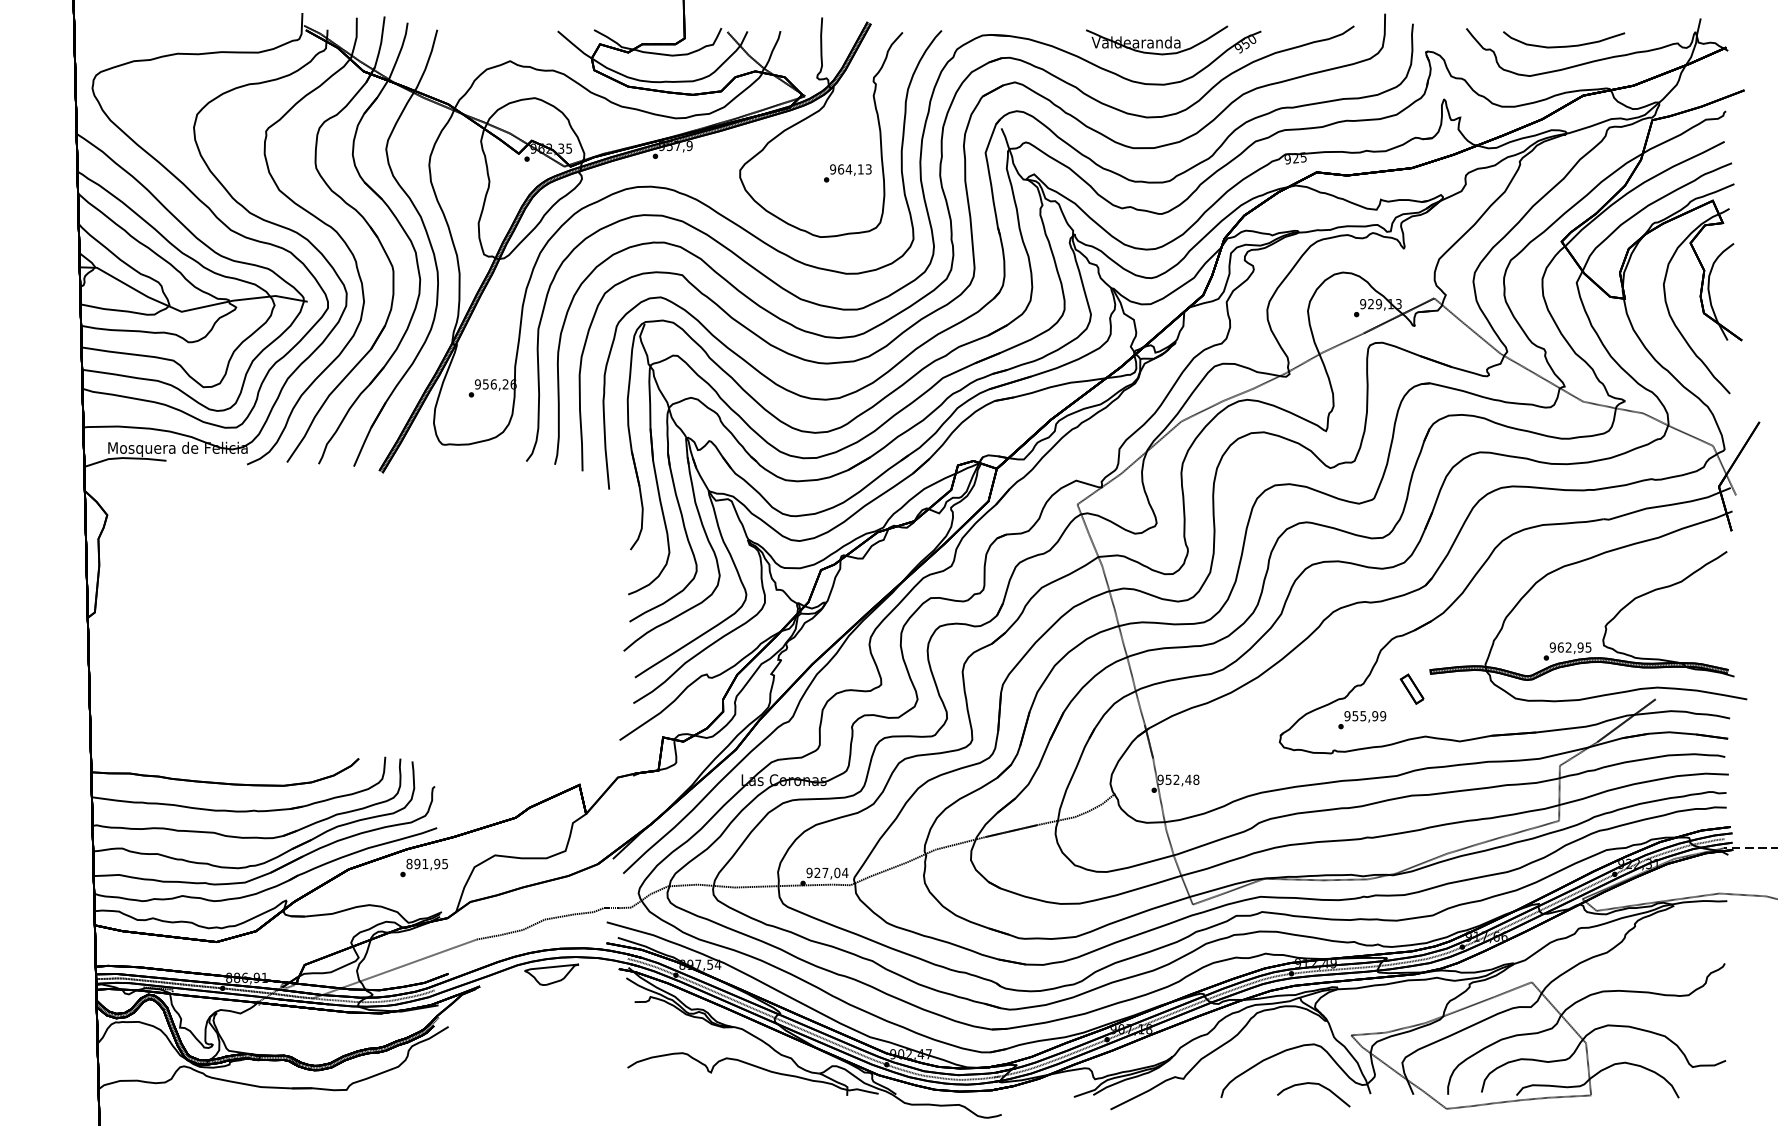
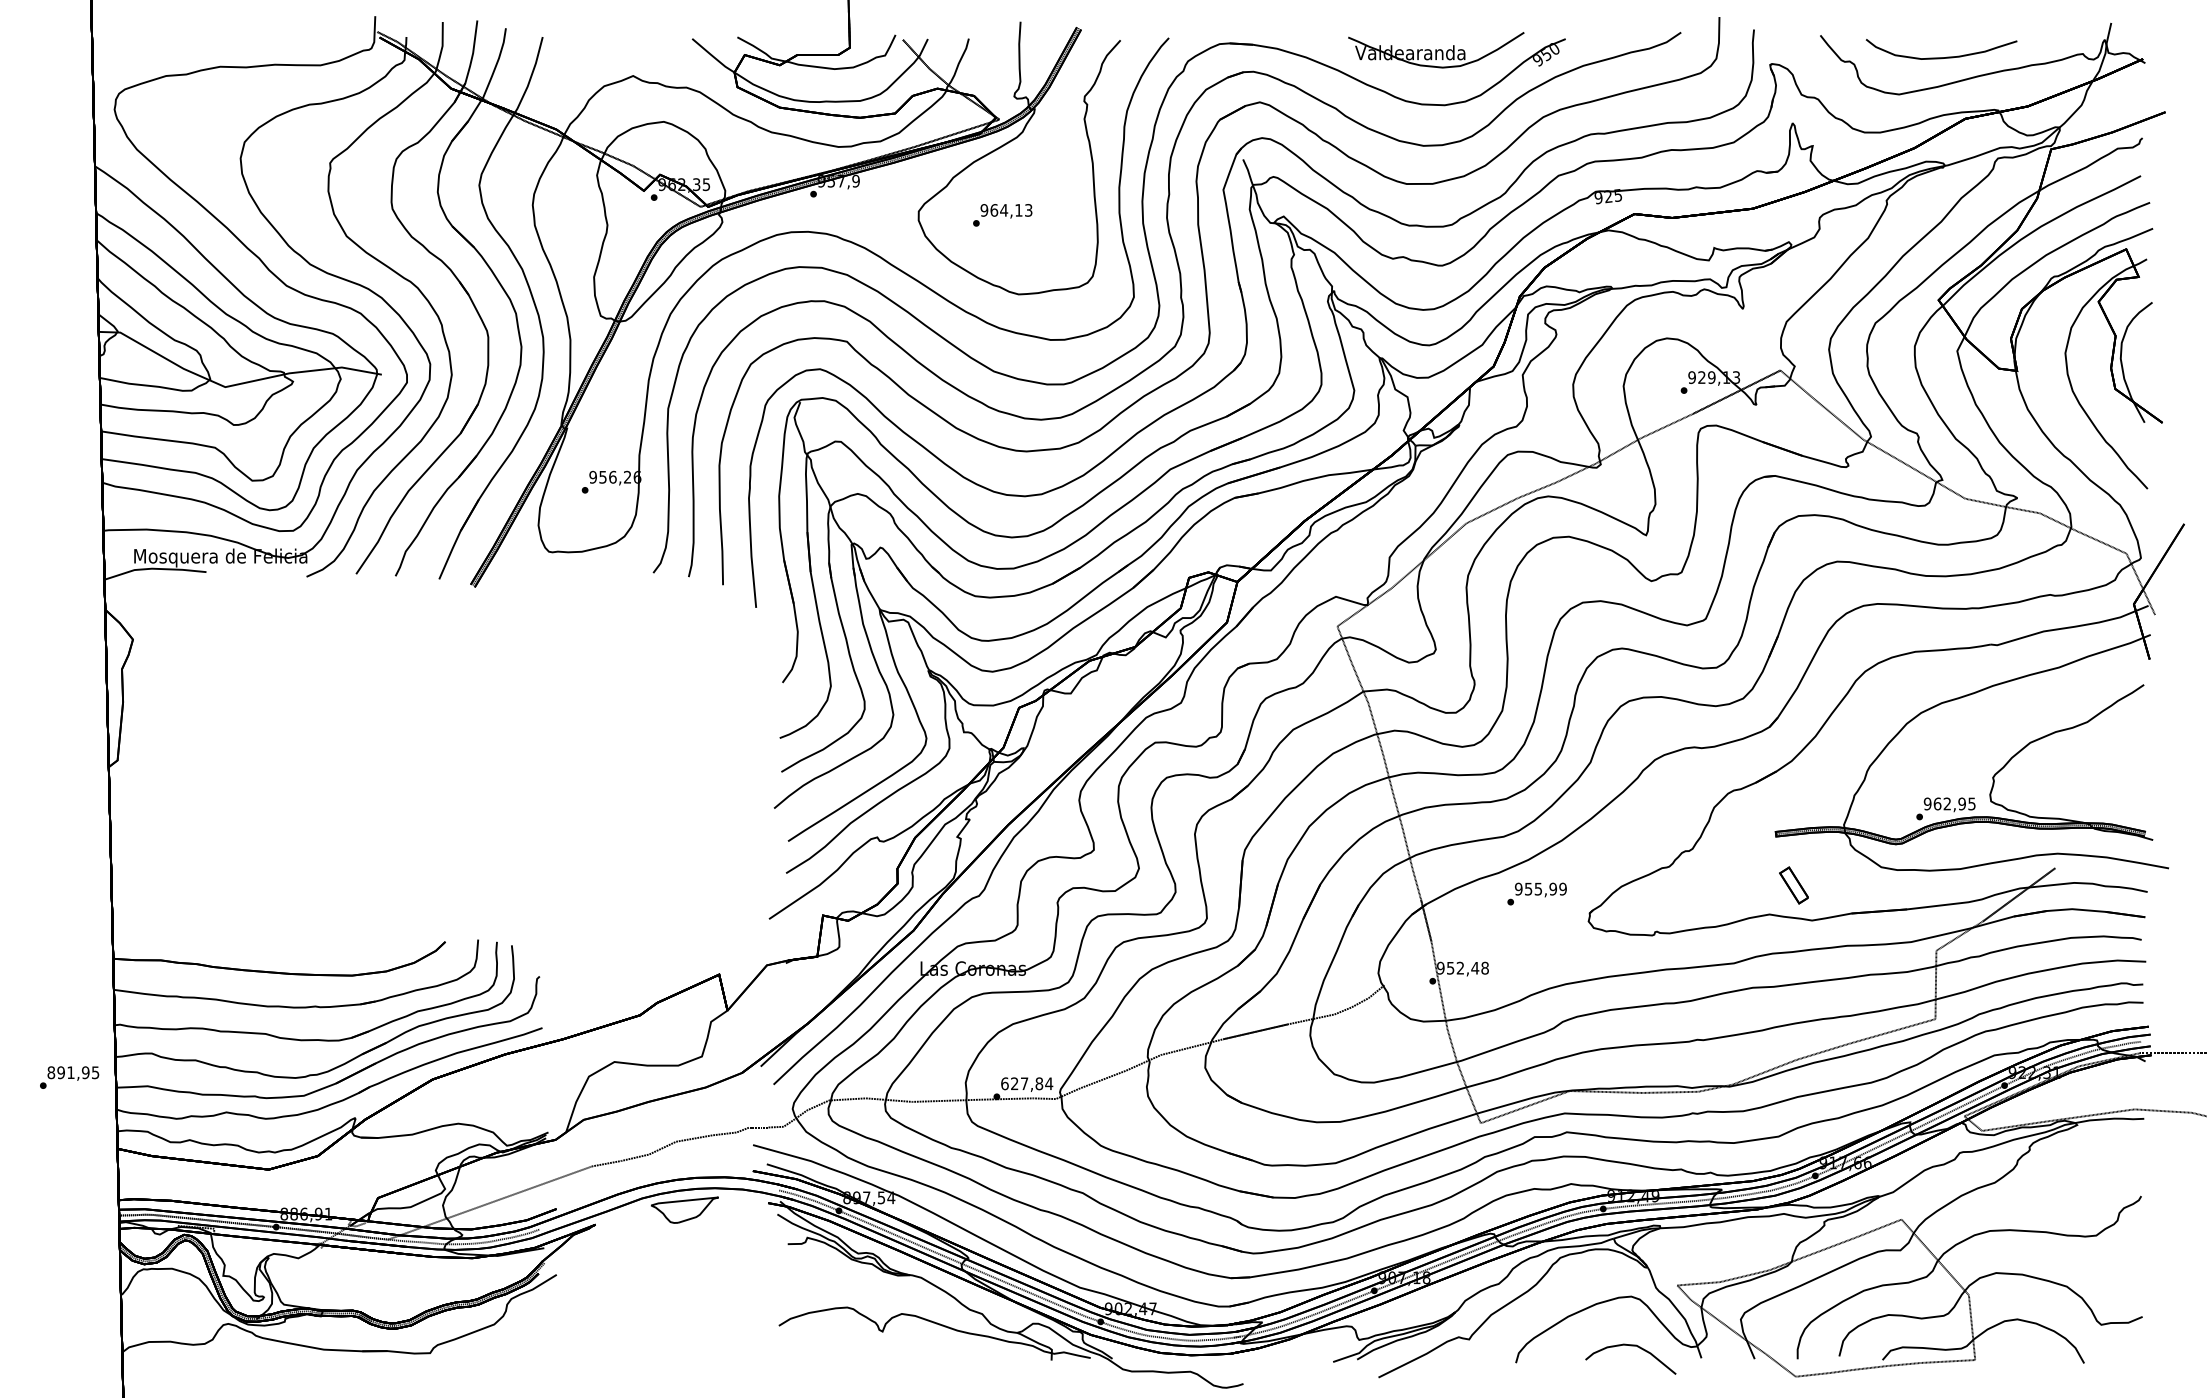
text: (847, 173) -> (1002, 215), moved
part: (1411, 688) -> (1793, 884), moved
text: (1362, 720) -> (1537, 894), moved
text: (423, 867) -> (68, 1077), moved
text: (823, 872) -> (1022, 1083), 927,04 -> 627,84

